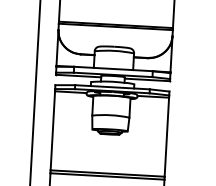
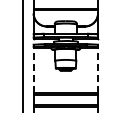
line: (52, 130) -> (33, 70), solid -> dashed
line: (167, 137) -> (98, 70), solid -> dashed

